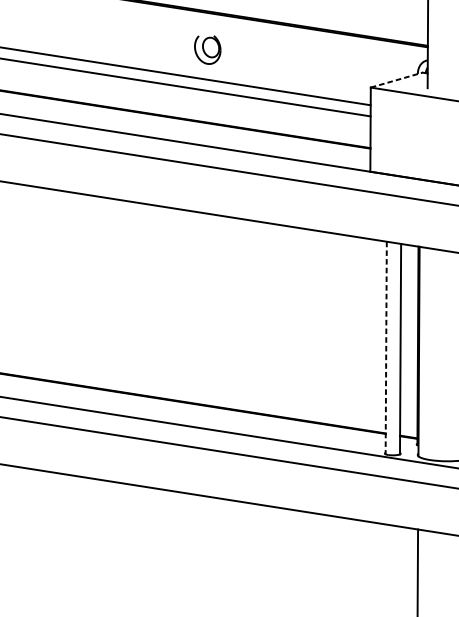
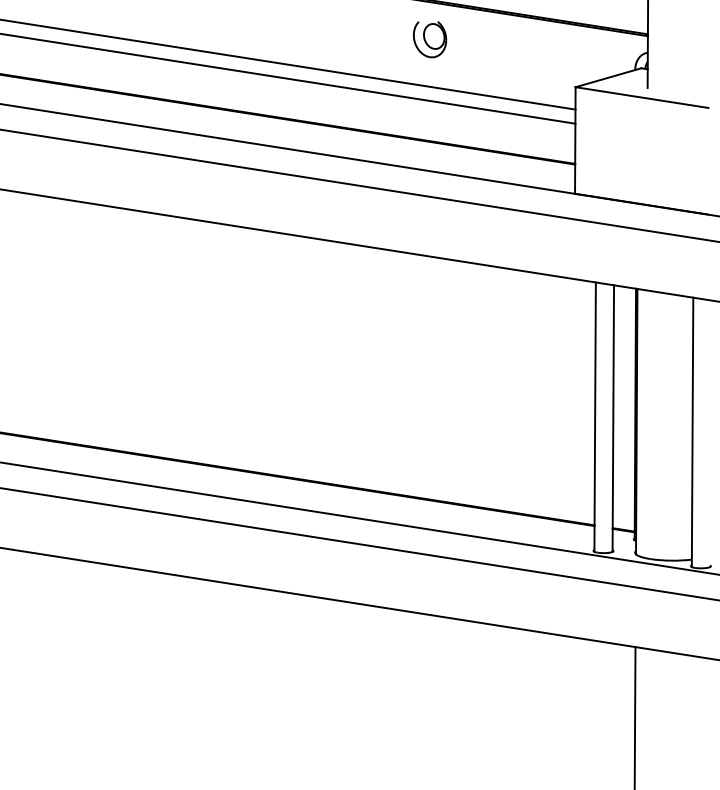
part: (208, 49) -> (430, 39), moved
line: (396, 79) -> (608, 77), dashed -> solid
line: (386, 348) -> (595, 417), dashed -> solid

